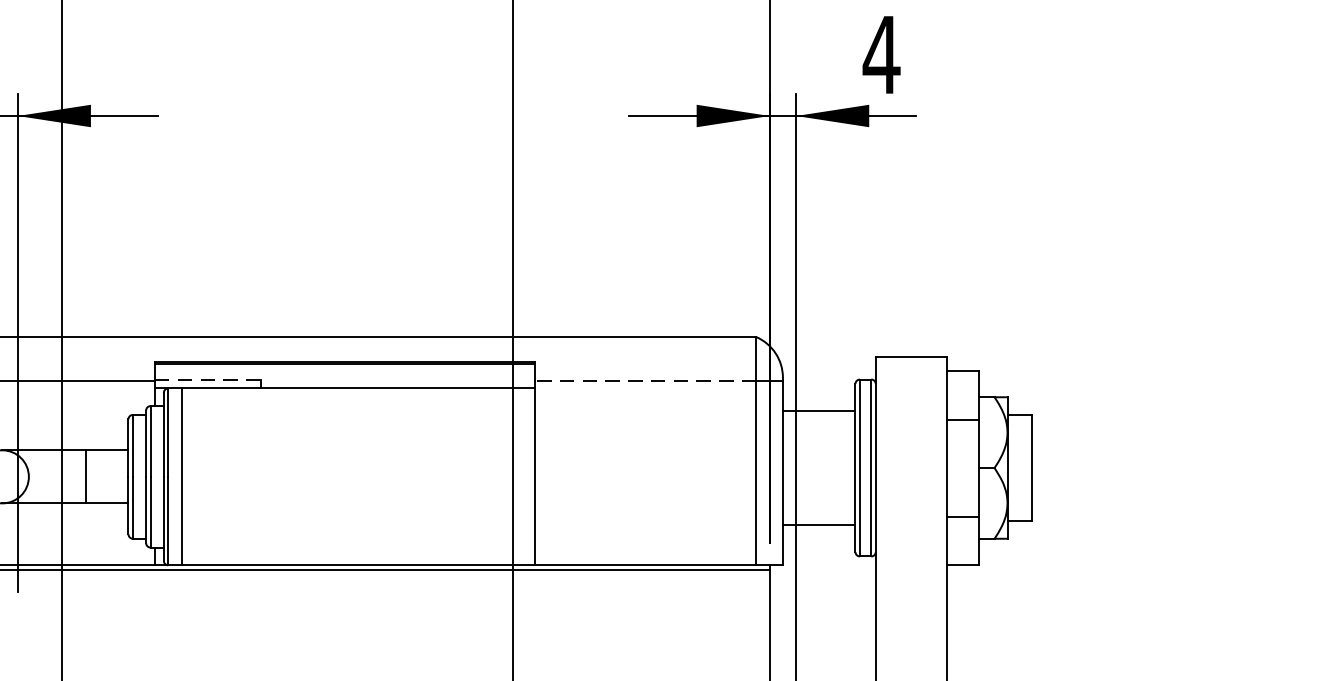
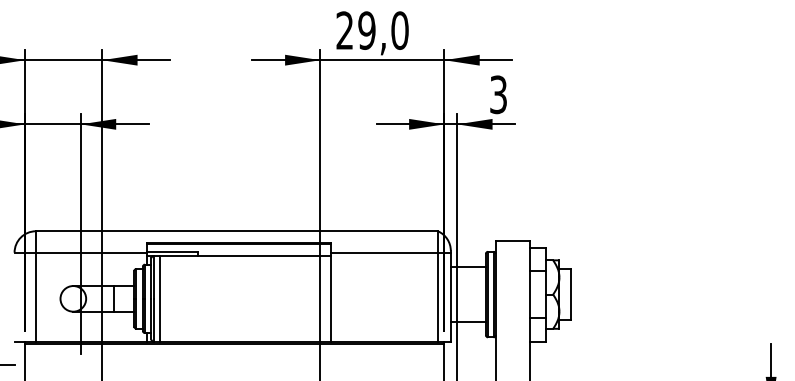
text: (881, 54) -> (498, 94), 4 -> 3
line: (207, 378) -> (172, 251), dashed -> solid
line: (645, 380) -> (384, 252), dashed -> solid

